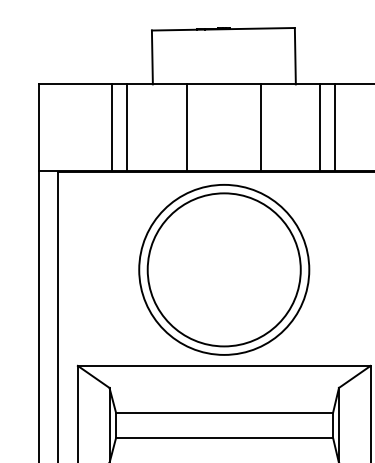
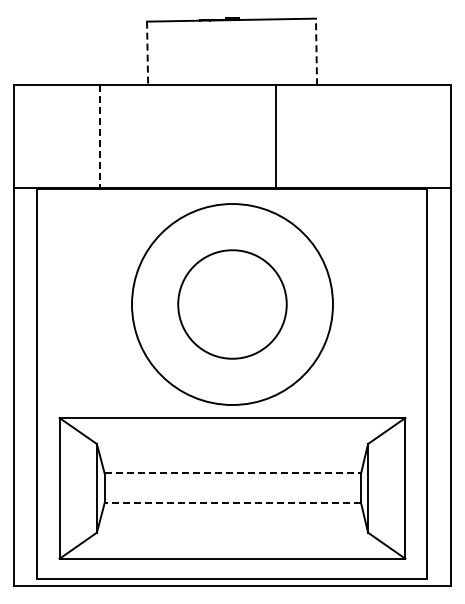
line: (295, 55) -> (316, 51), solid -> dashed
line: (152, 57) -> (147, 53), solid -> dashed
line: (126, 127) -> (117, 136), removed
line: (187, 127) -> (188, 136), removed
line: (320, 127) -> (346, 136), removed
line: (335, 127) -> (363, 136), removed
line: (112, 128) -> (100, 137), solid -> dashed
circle: (224, 269) -> (232, 304), size x0.6
line: (225, 412) -> (233, 473), solid -> dashed
line: (224, 438) -> (232, 503), solid -> dashed

